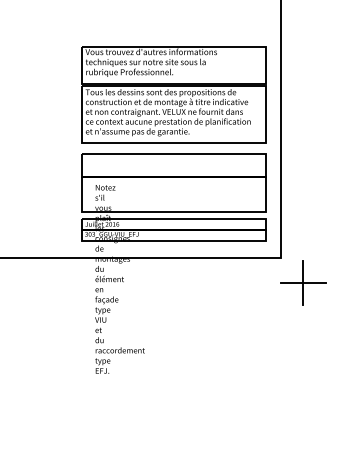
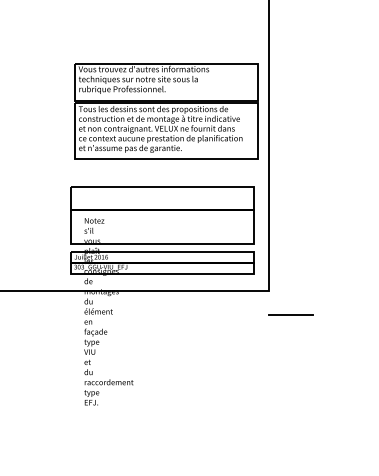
part: (174, 94) -> (166, 111), moved
line: (303, 283) -> (290, 315), removed

